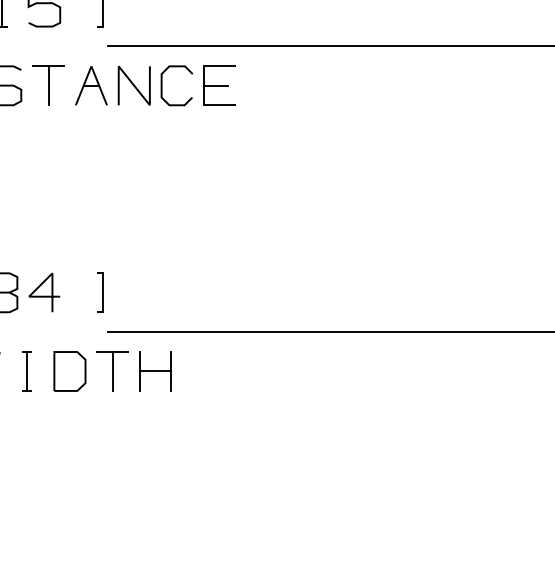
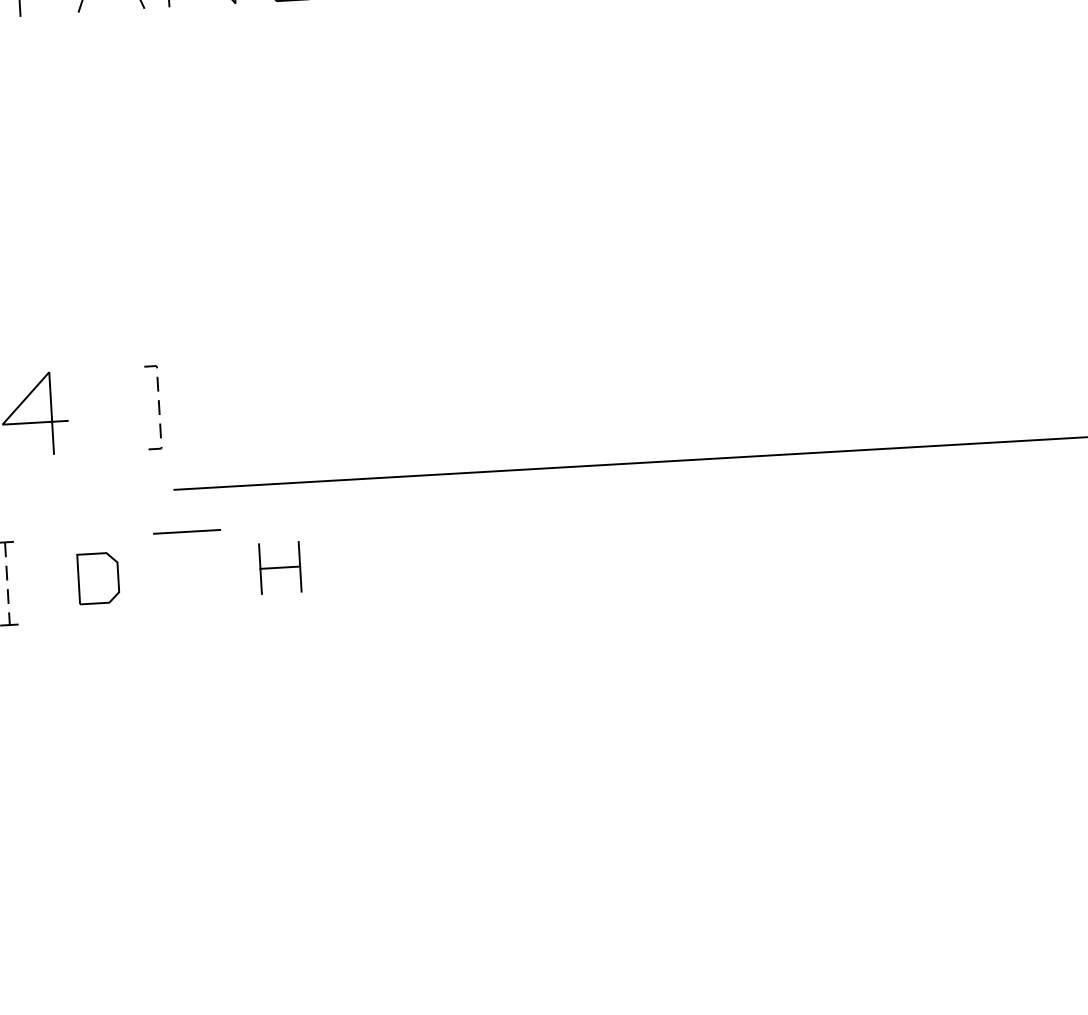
line: (103, 292) -> (160, 406), solid -> dashed
line: (27, 371) -> (8, 583), solid -> dashed
part: (69, 371) -> (97, 578), size x0.6
line: (112, 371) -> (188, 573), removed
part: (155, 371) -> (280, 568), size x0.6

